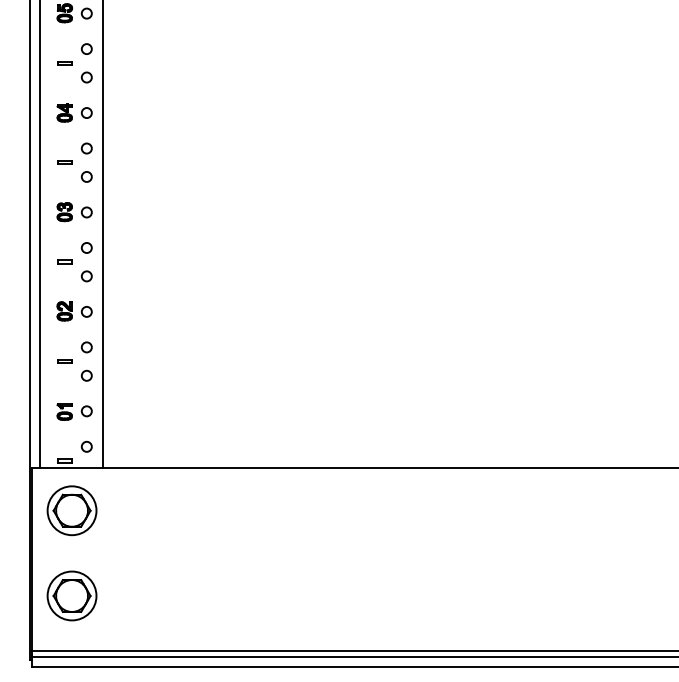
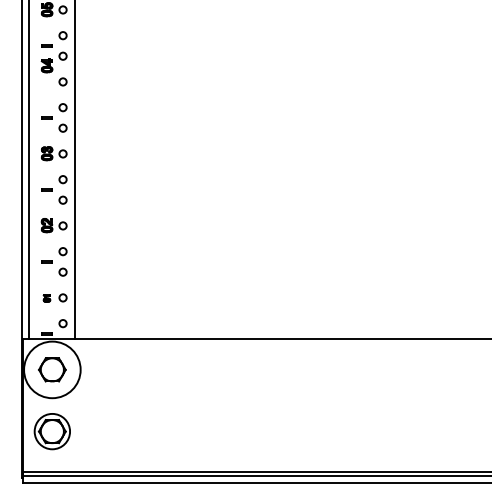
part: (64, 112) -> (46, 65), moved
part: (64, 411) -> (46, 298), size x0.6
circle: (71, 510) -> (51, 369), size x1.6

